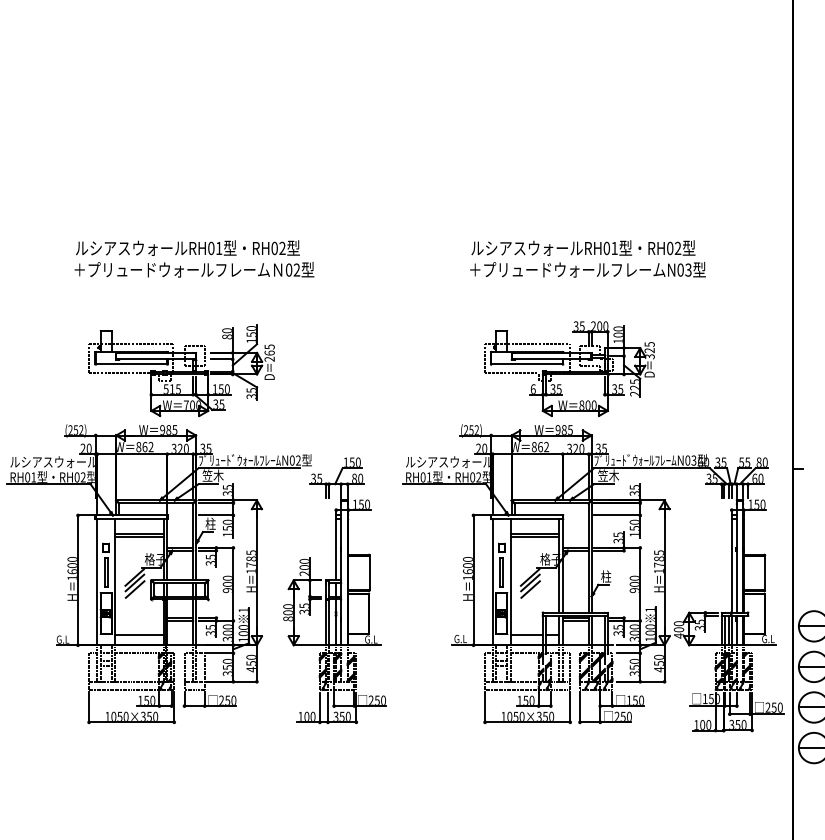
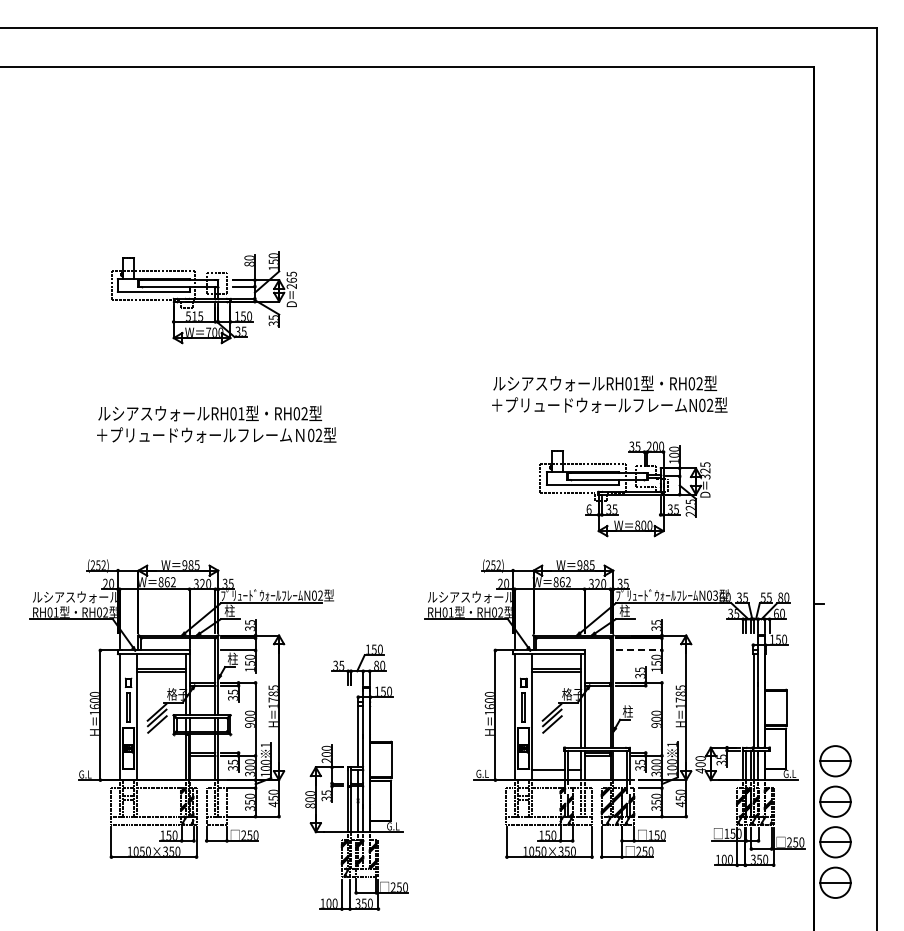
text: (194, 258) -> (216, 423), moved
text: (687, 270) -> (709, 405), N03 -> N02
part: (568, 369) -> (624, 489), moved
part: (181, 370) -> (203, 297), moved
text: (212, 475) -> (234, 610), 笠木 -> 柱
text: (607, 475) -> (629, 610), 笠木 -> 柱
line: (617, 515) -> (639, 650), solid -> dashed
part: (334, 590) -> (356, 777), moved
line: (139, 634) -> (161, 769), removed

